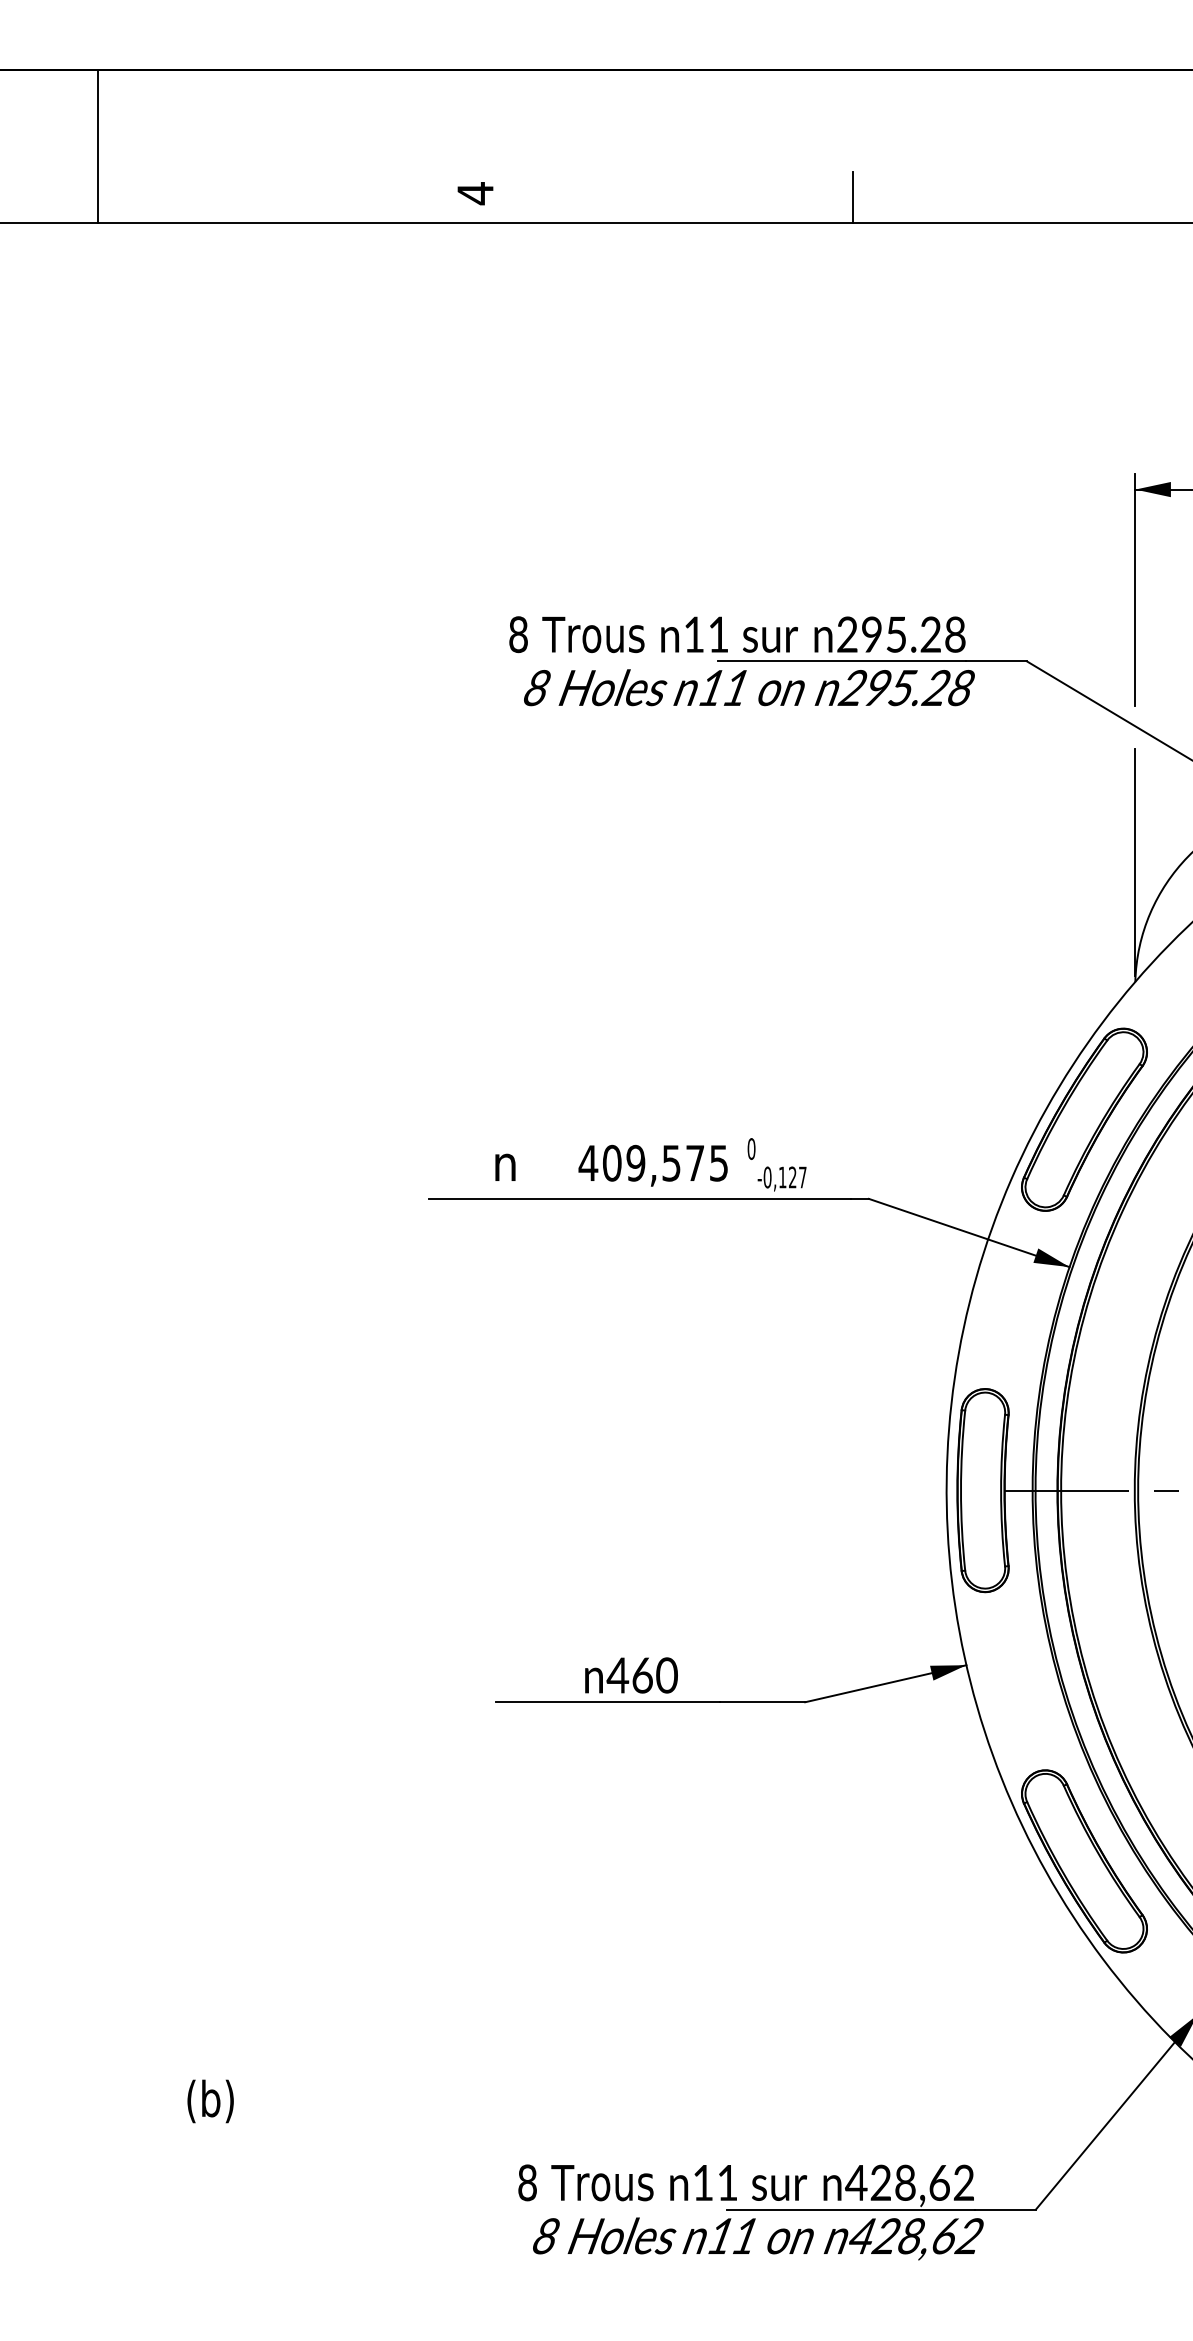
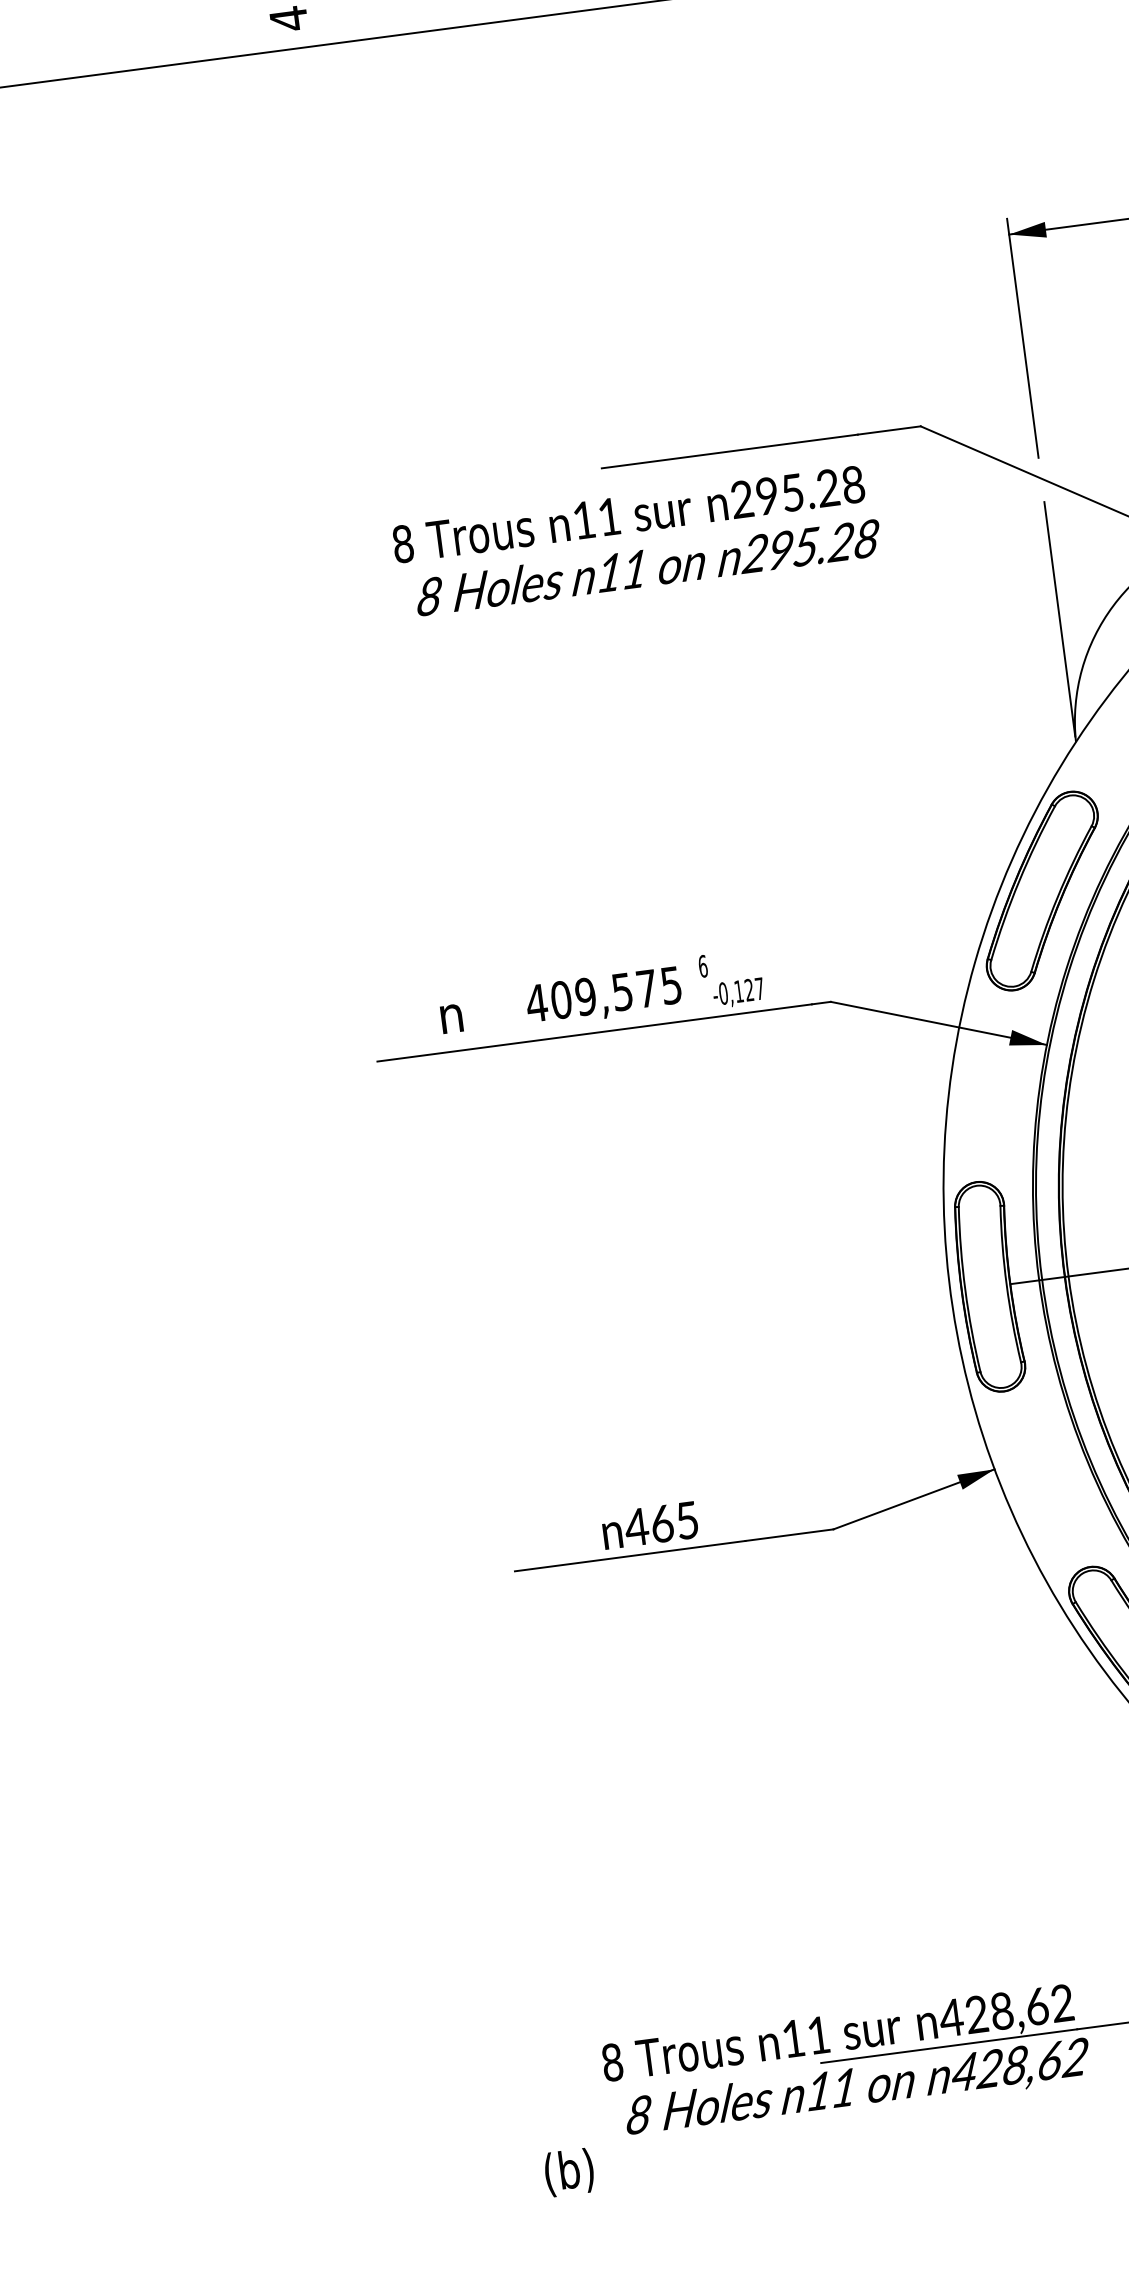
text: (741, 661) -> (636, 541), moved
text: (751, 1148) -> (702, 965), 0 -> 6
text: (666, 1675) -> (686, 1520), 460 -> 465
text: (210, 2101) -> (569, 2172), moved

